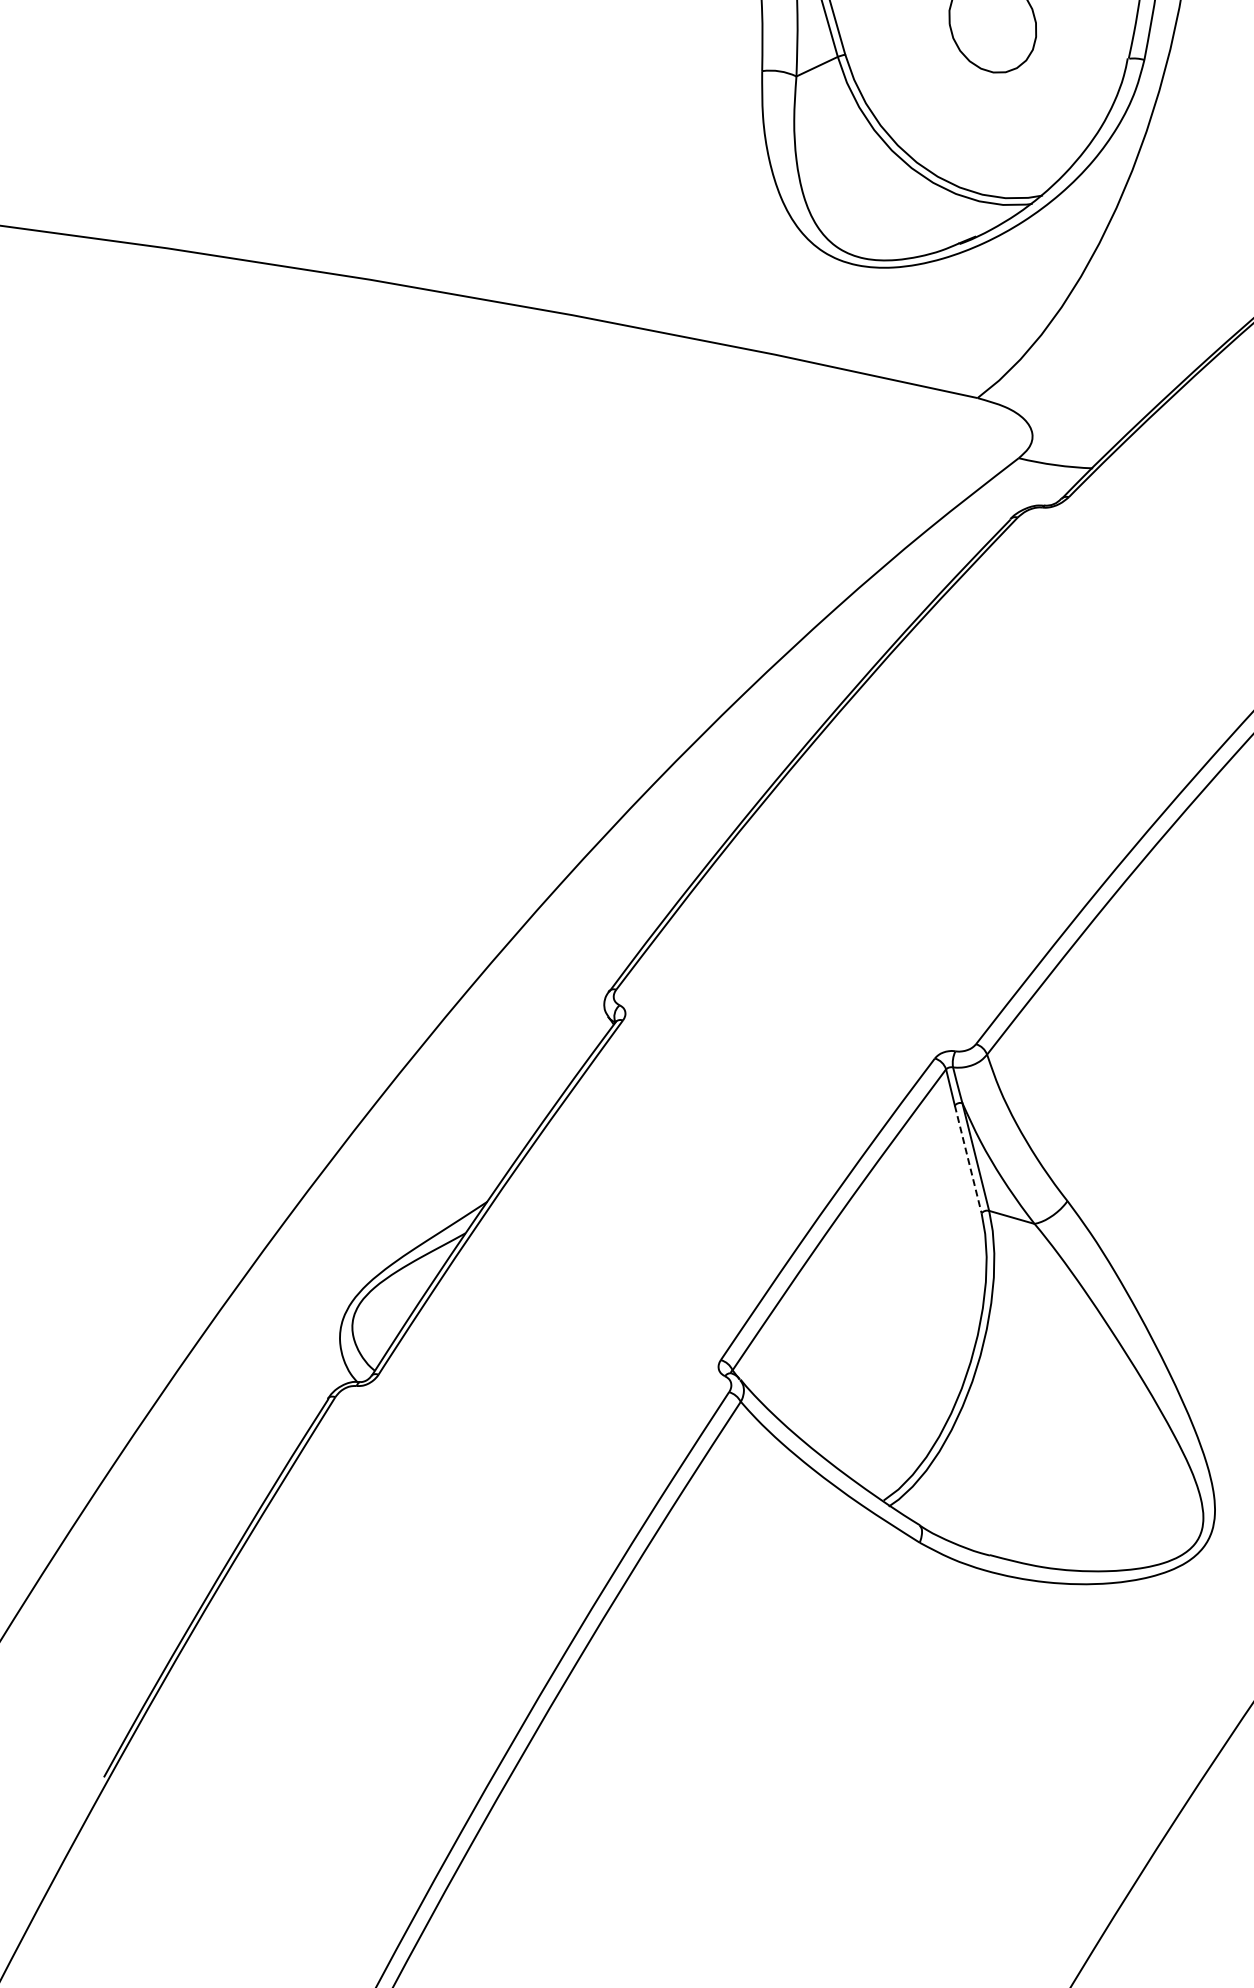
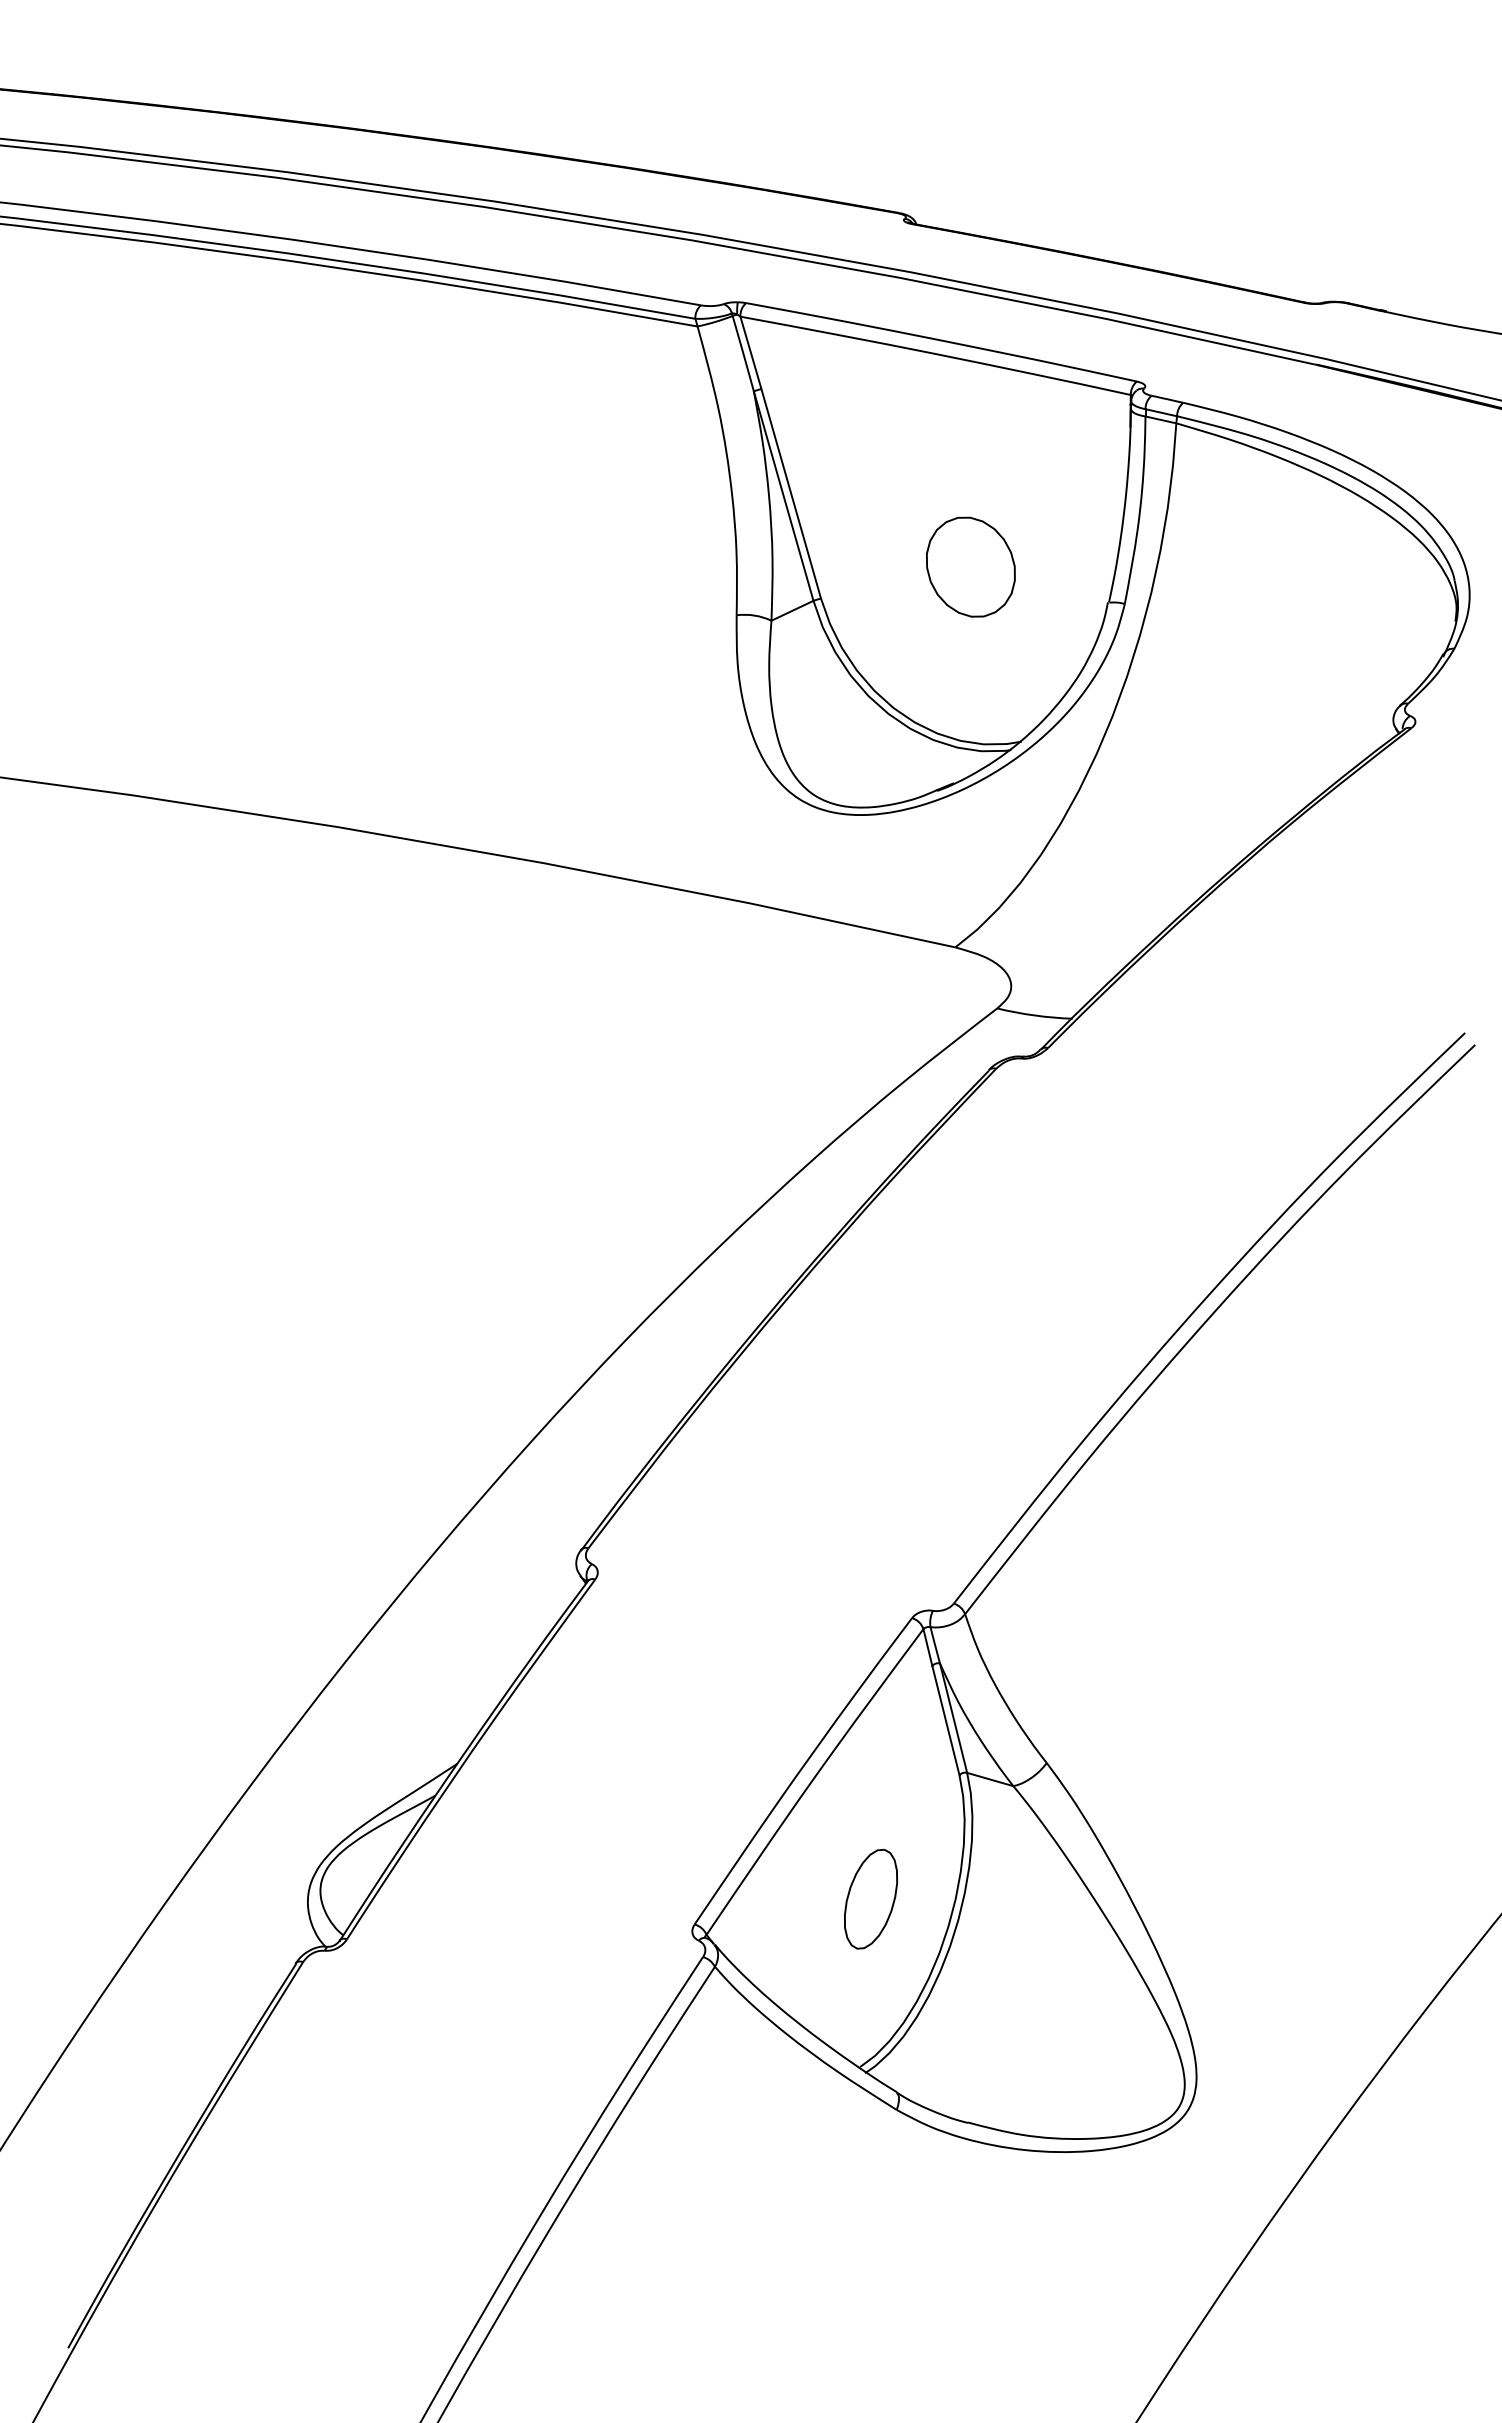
line: (968, 1160) -> (946, 1721), dashed -> solid
part: (894, 1334) -> (871, 1898), added

